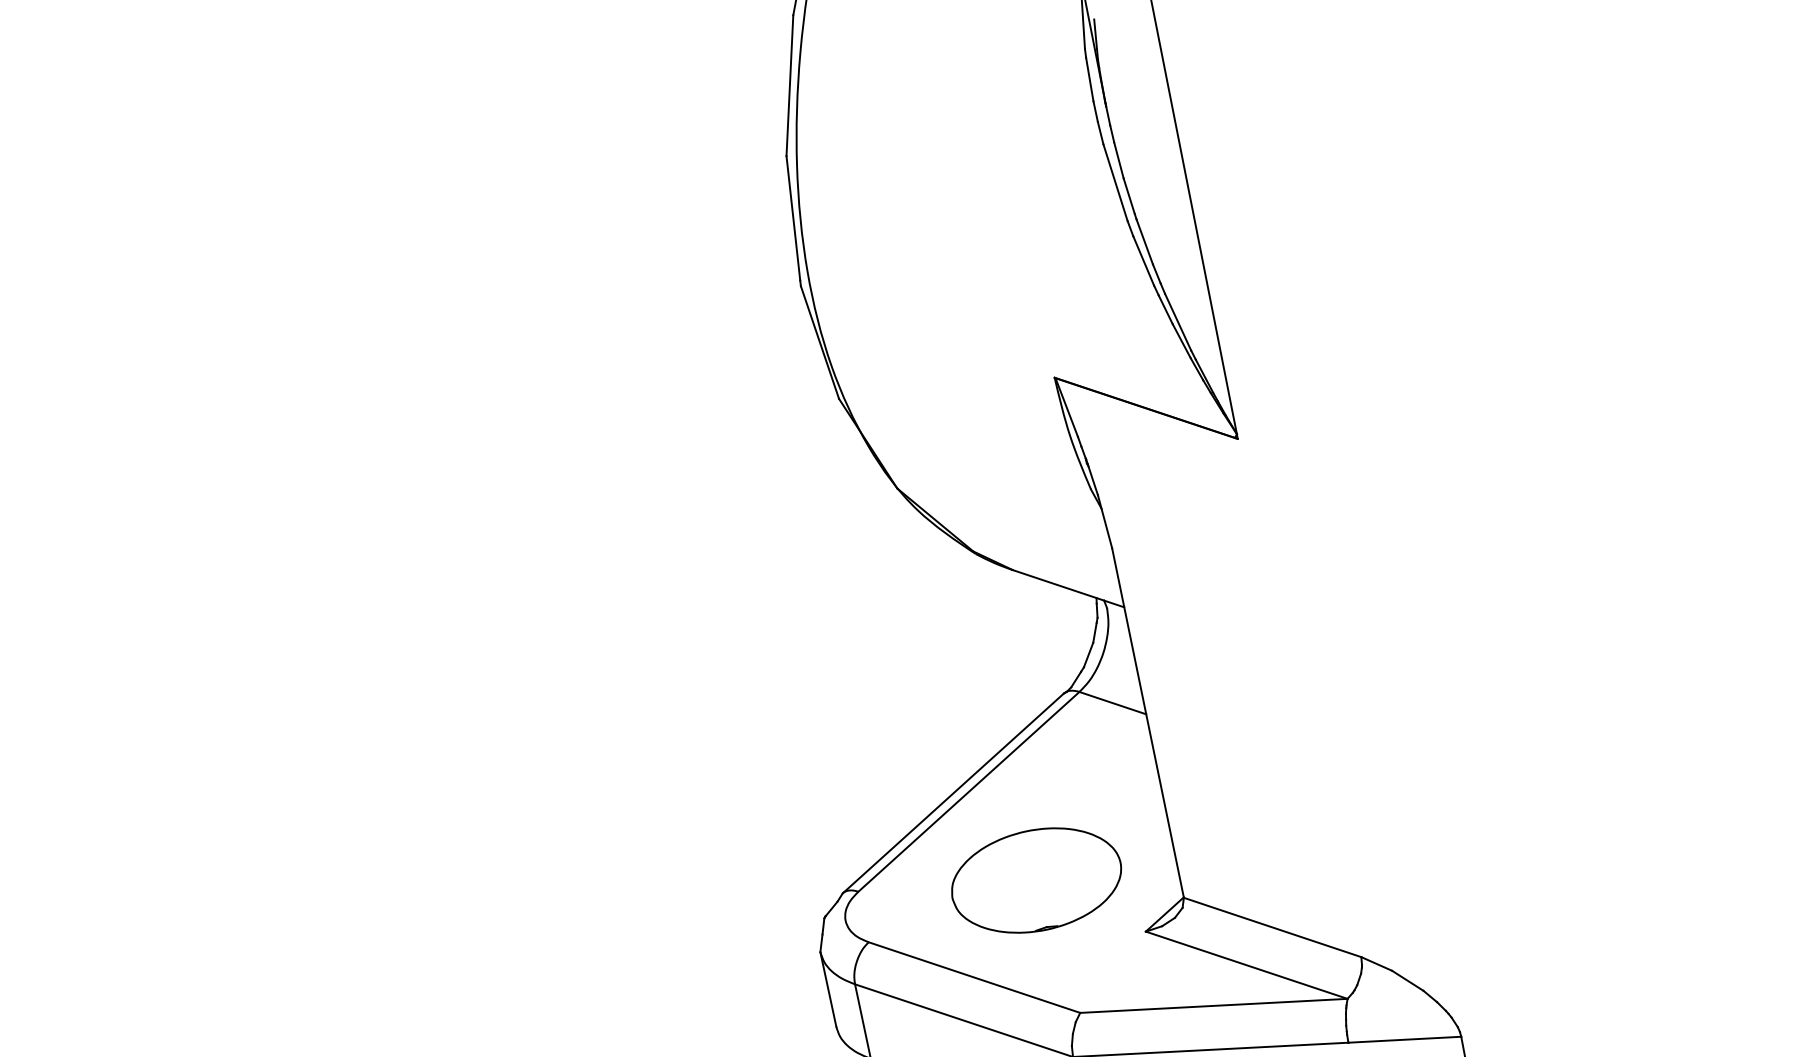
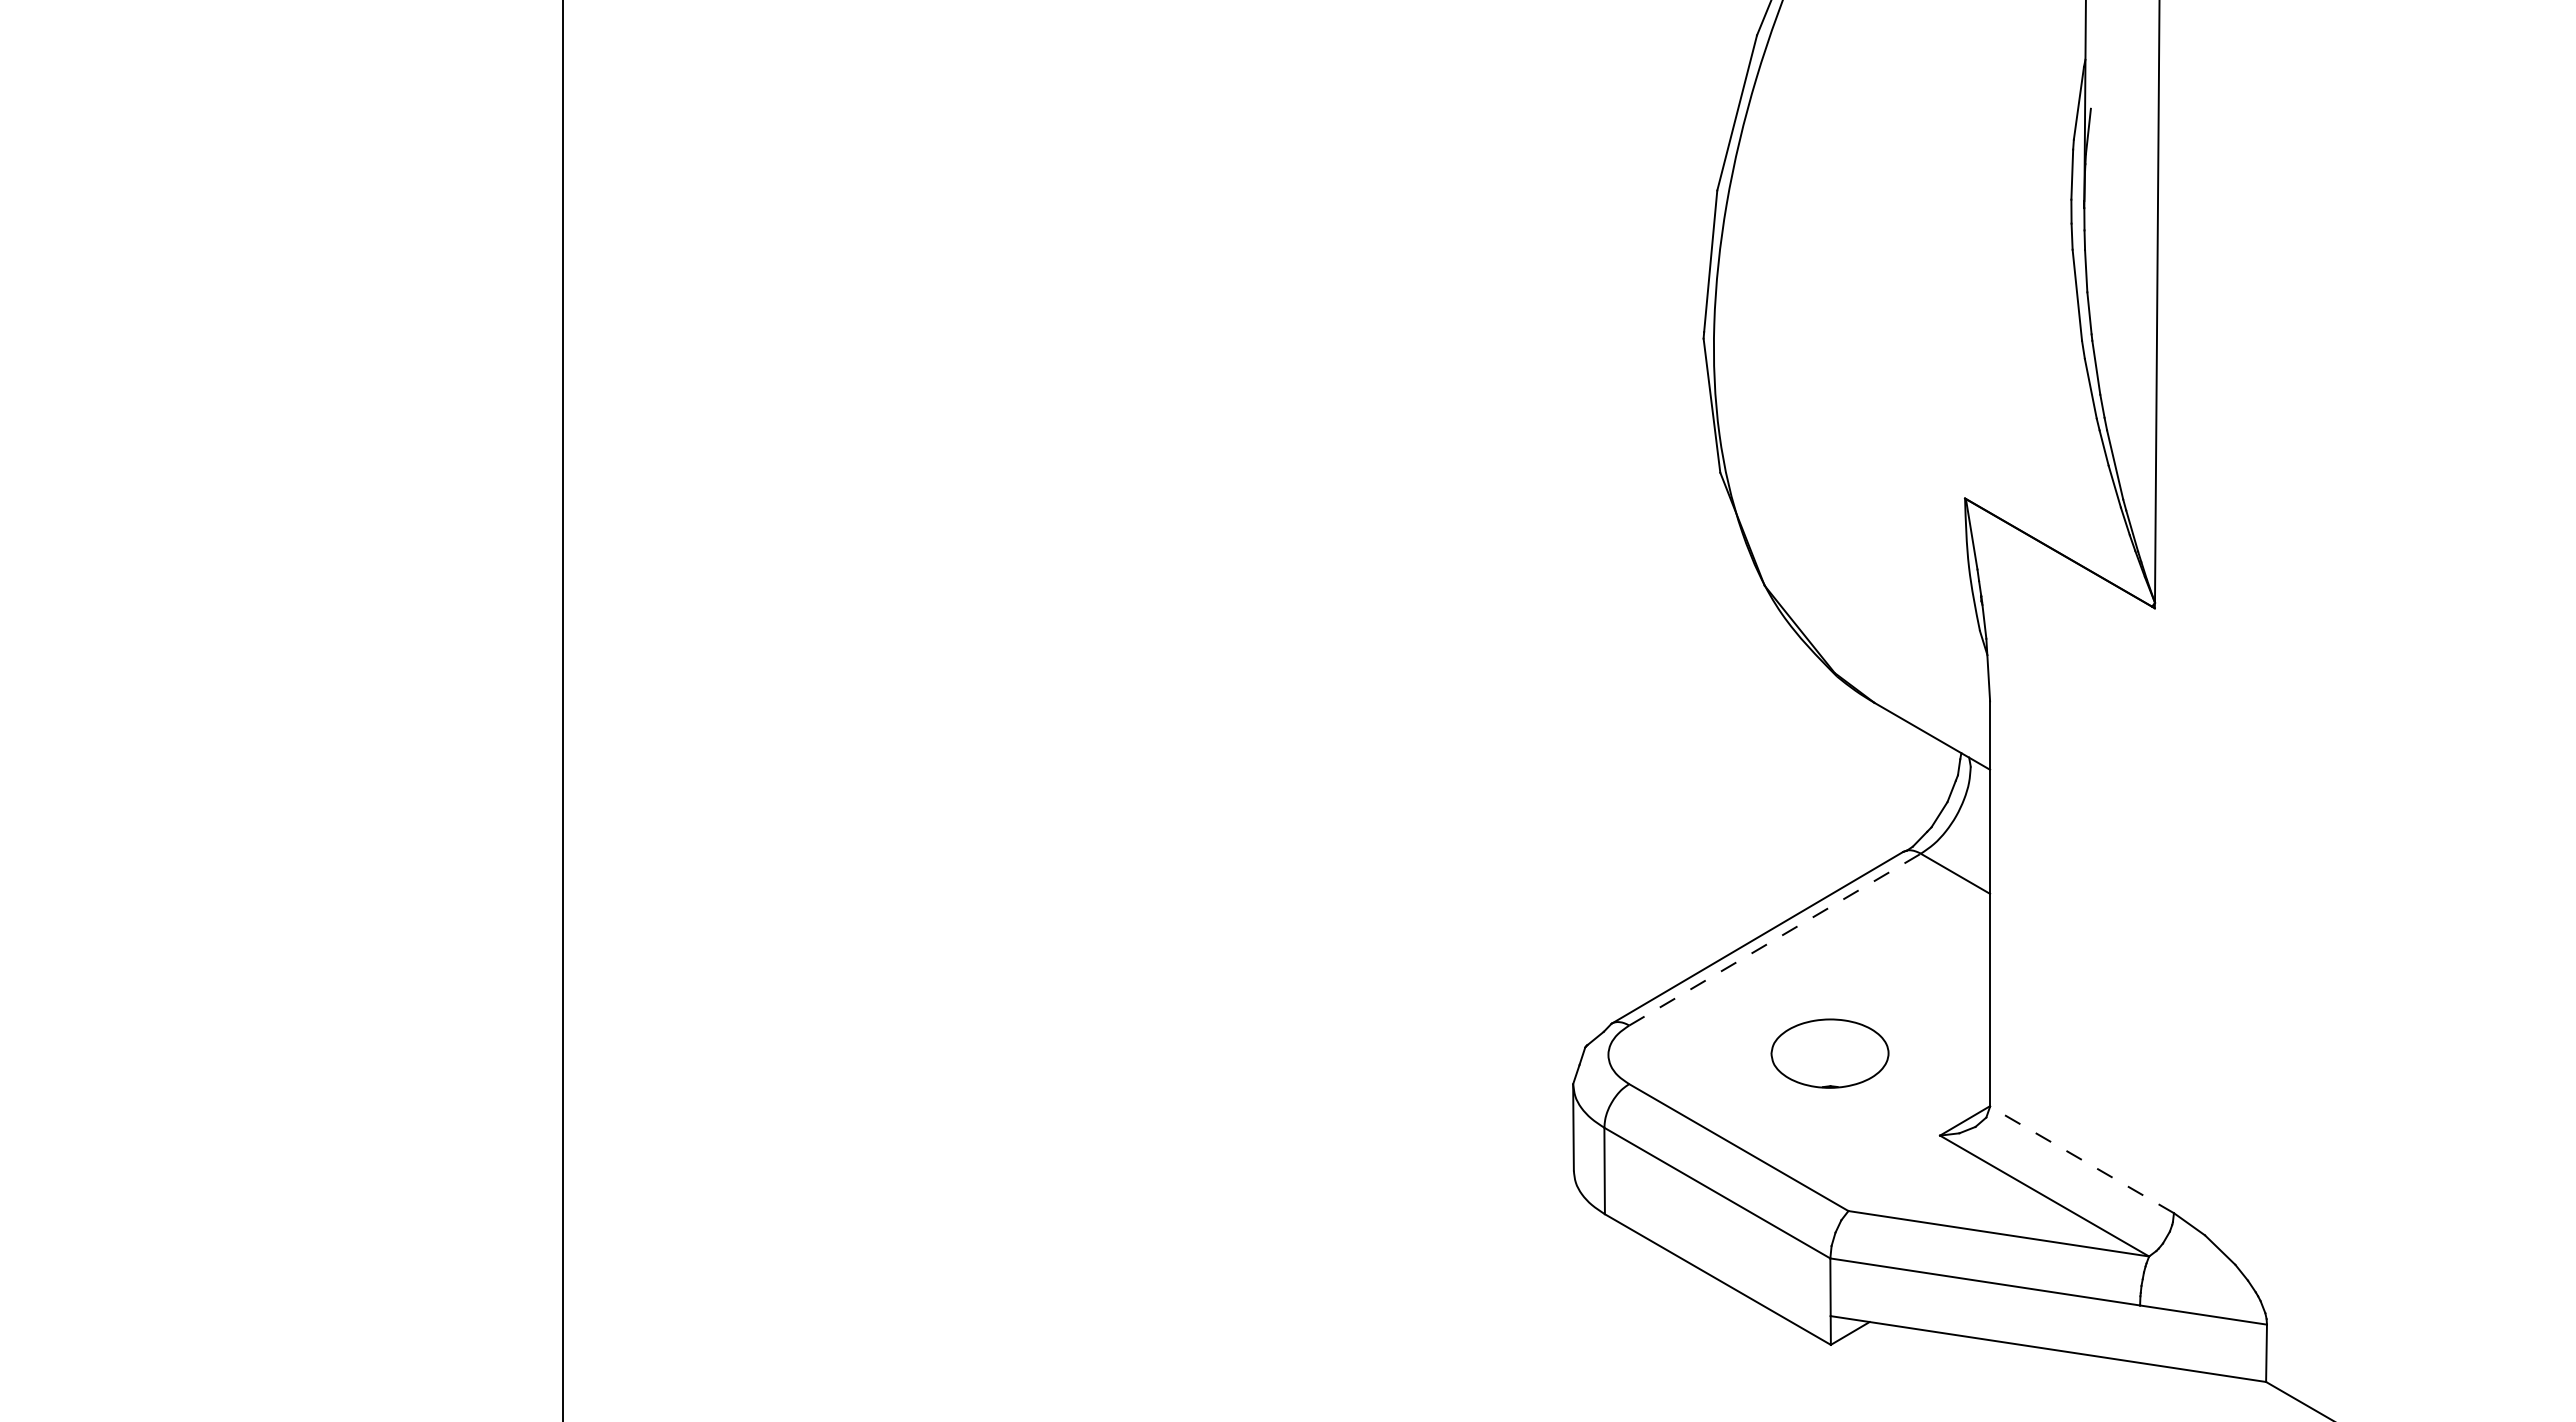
line: (969, 791) -> (1775, 939), solid -> dashed
part: (1036, 880) -> (1829, 1053), size x0.6
line: (1272, 927) -> (2081, 1159), solid -> dashed

